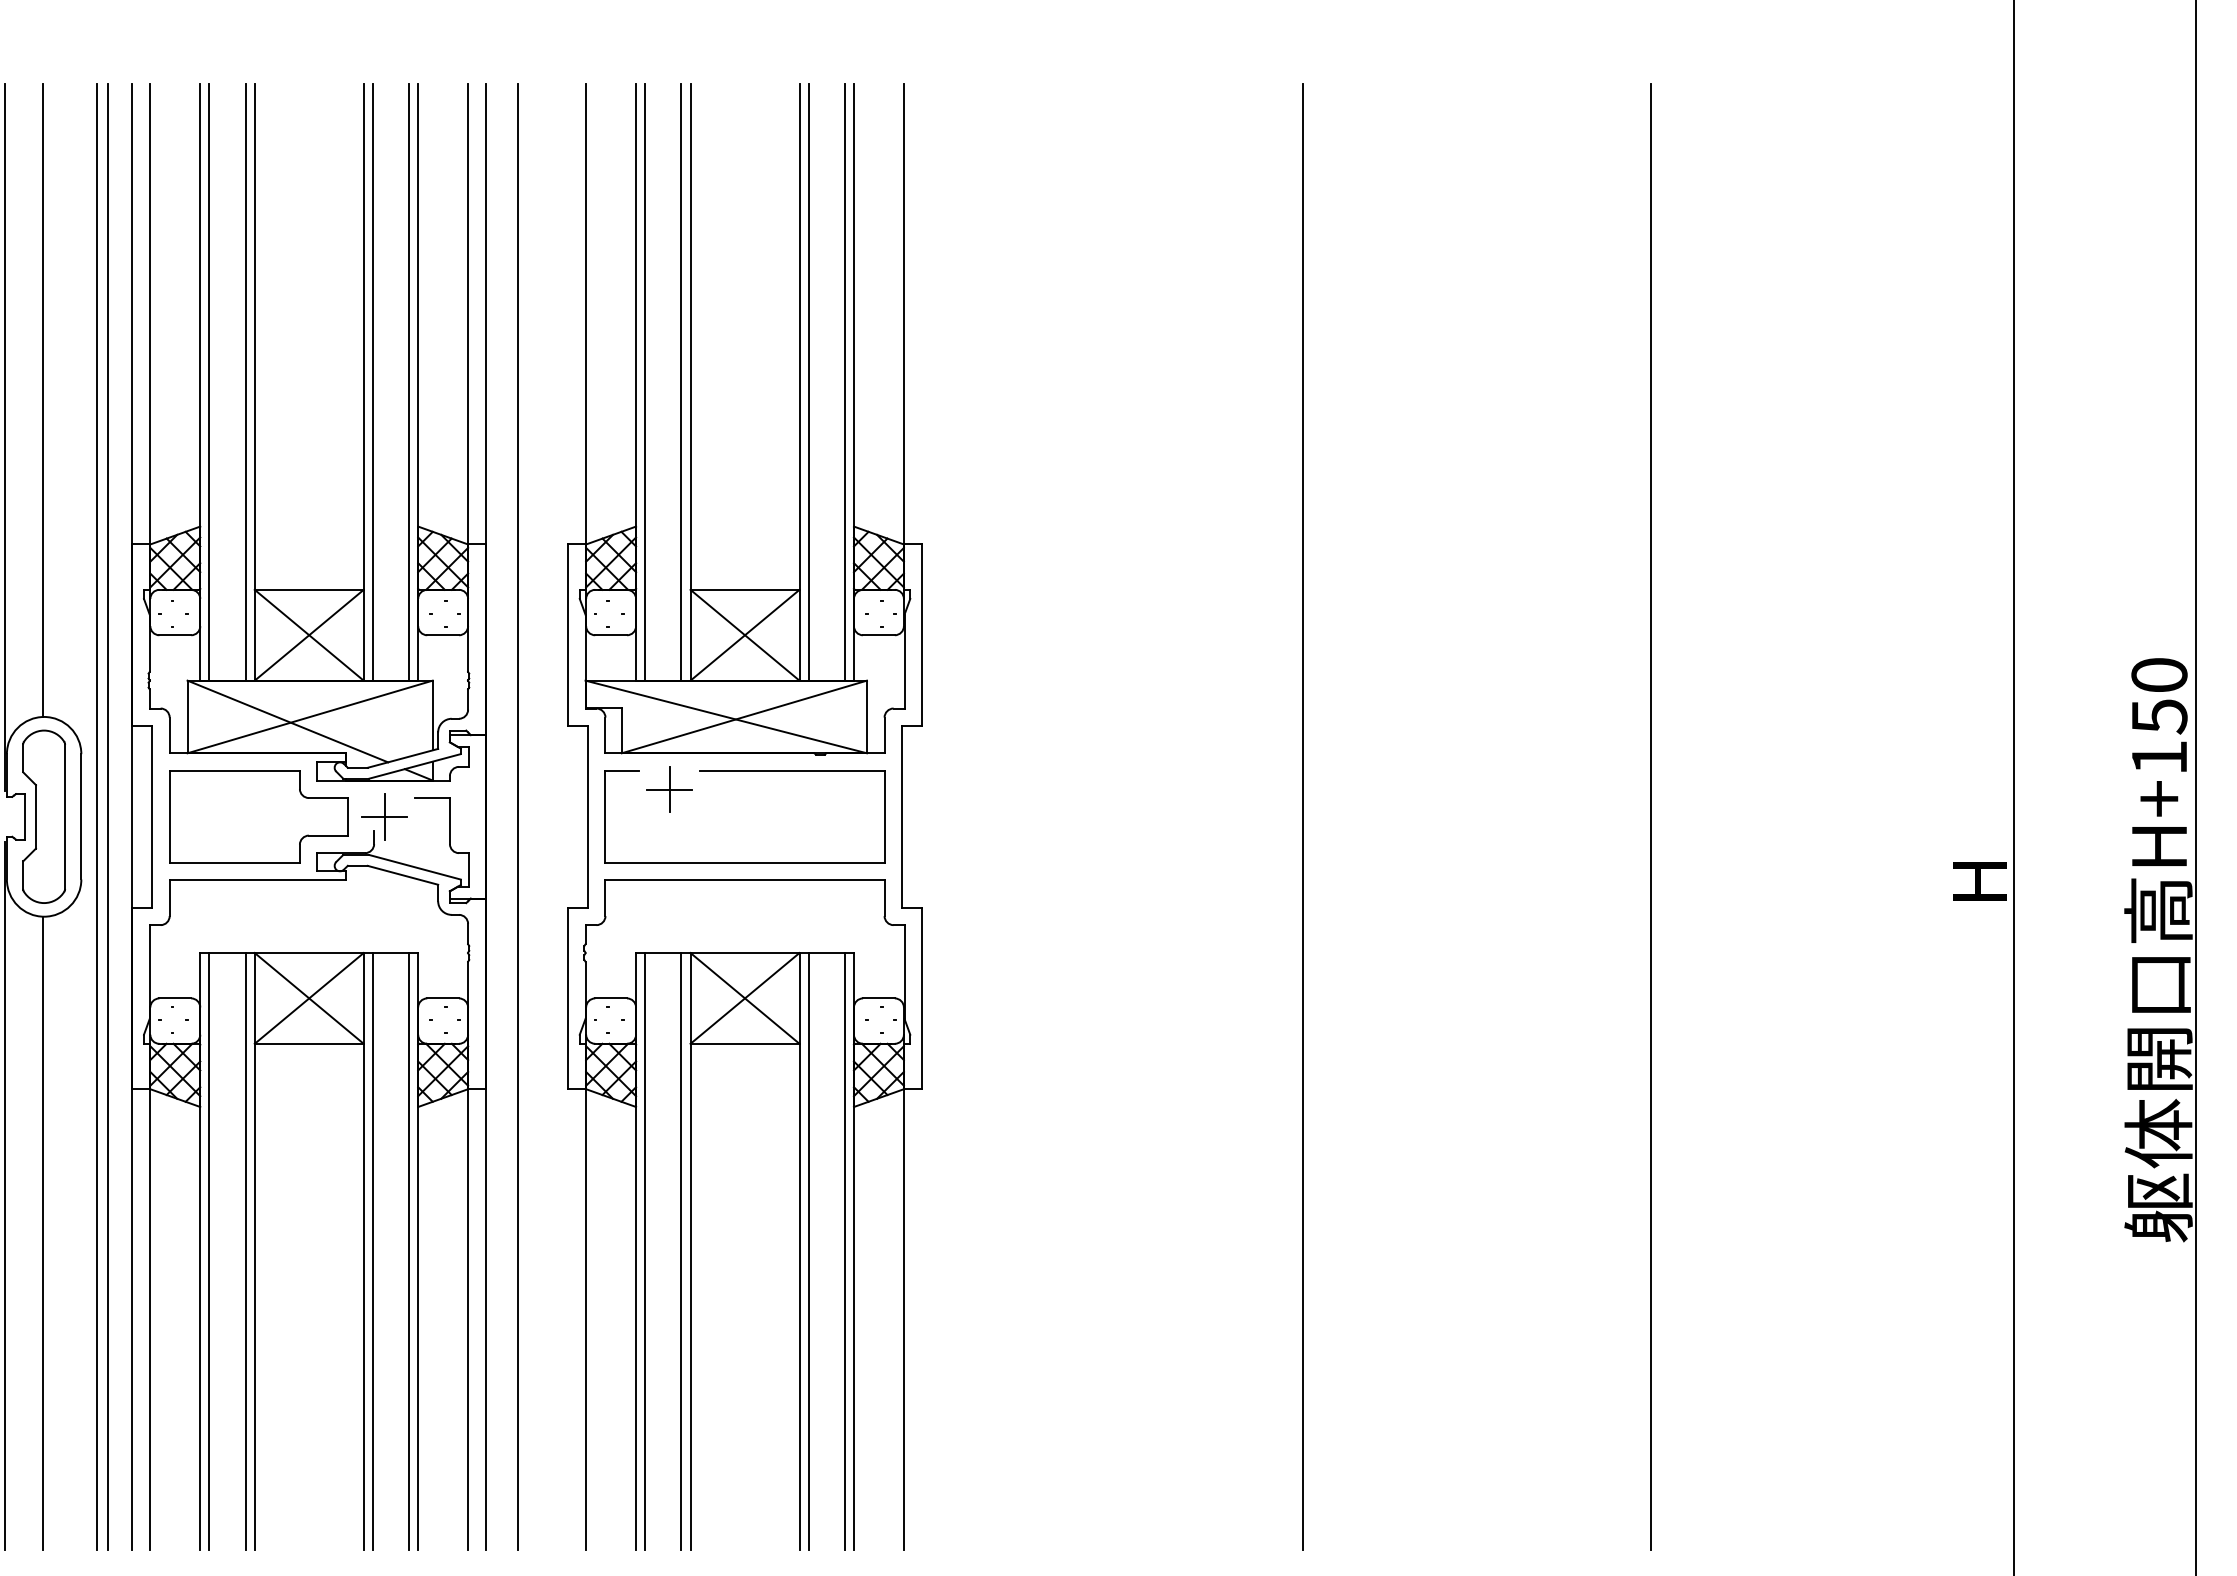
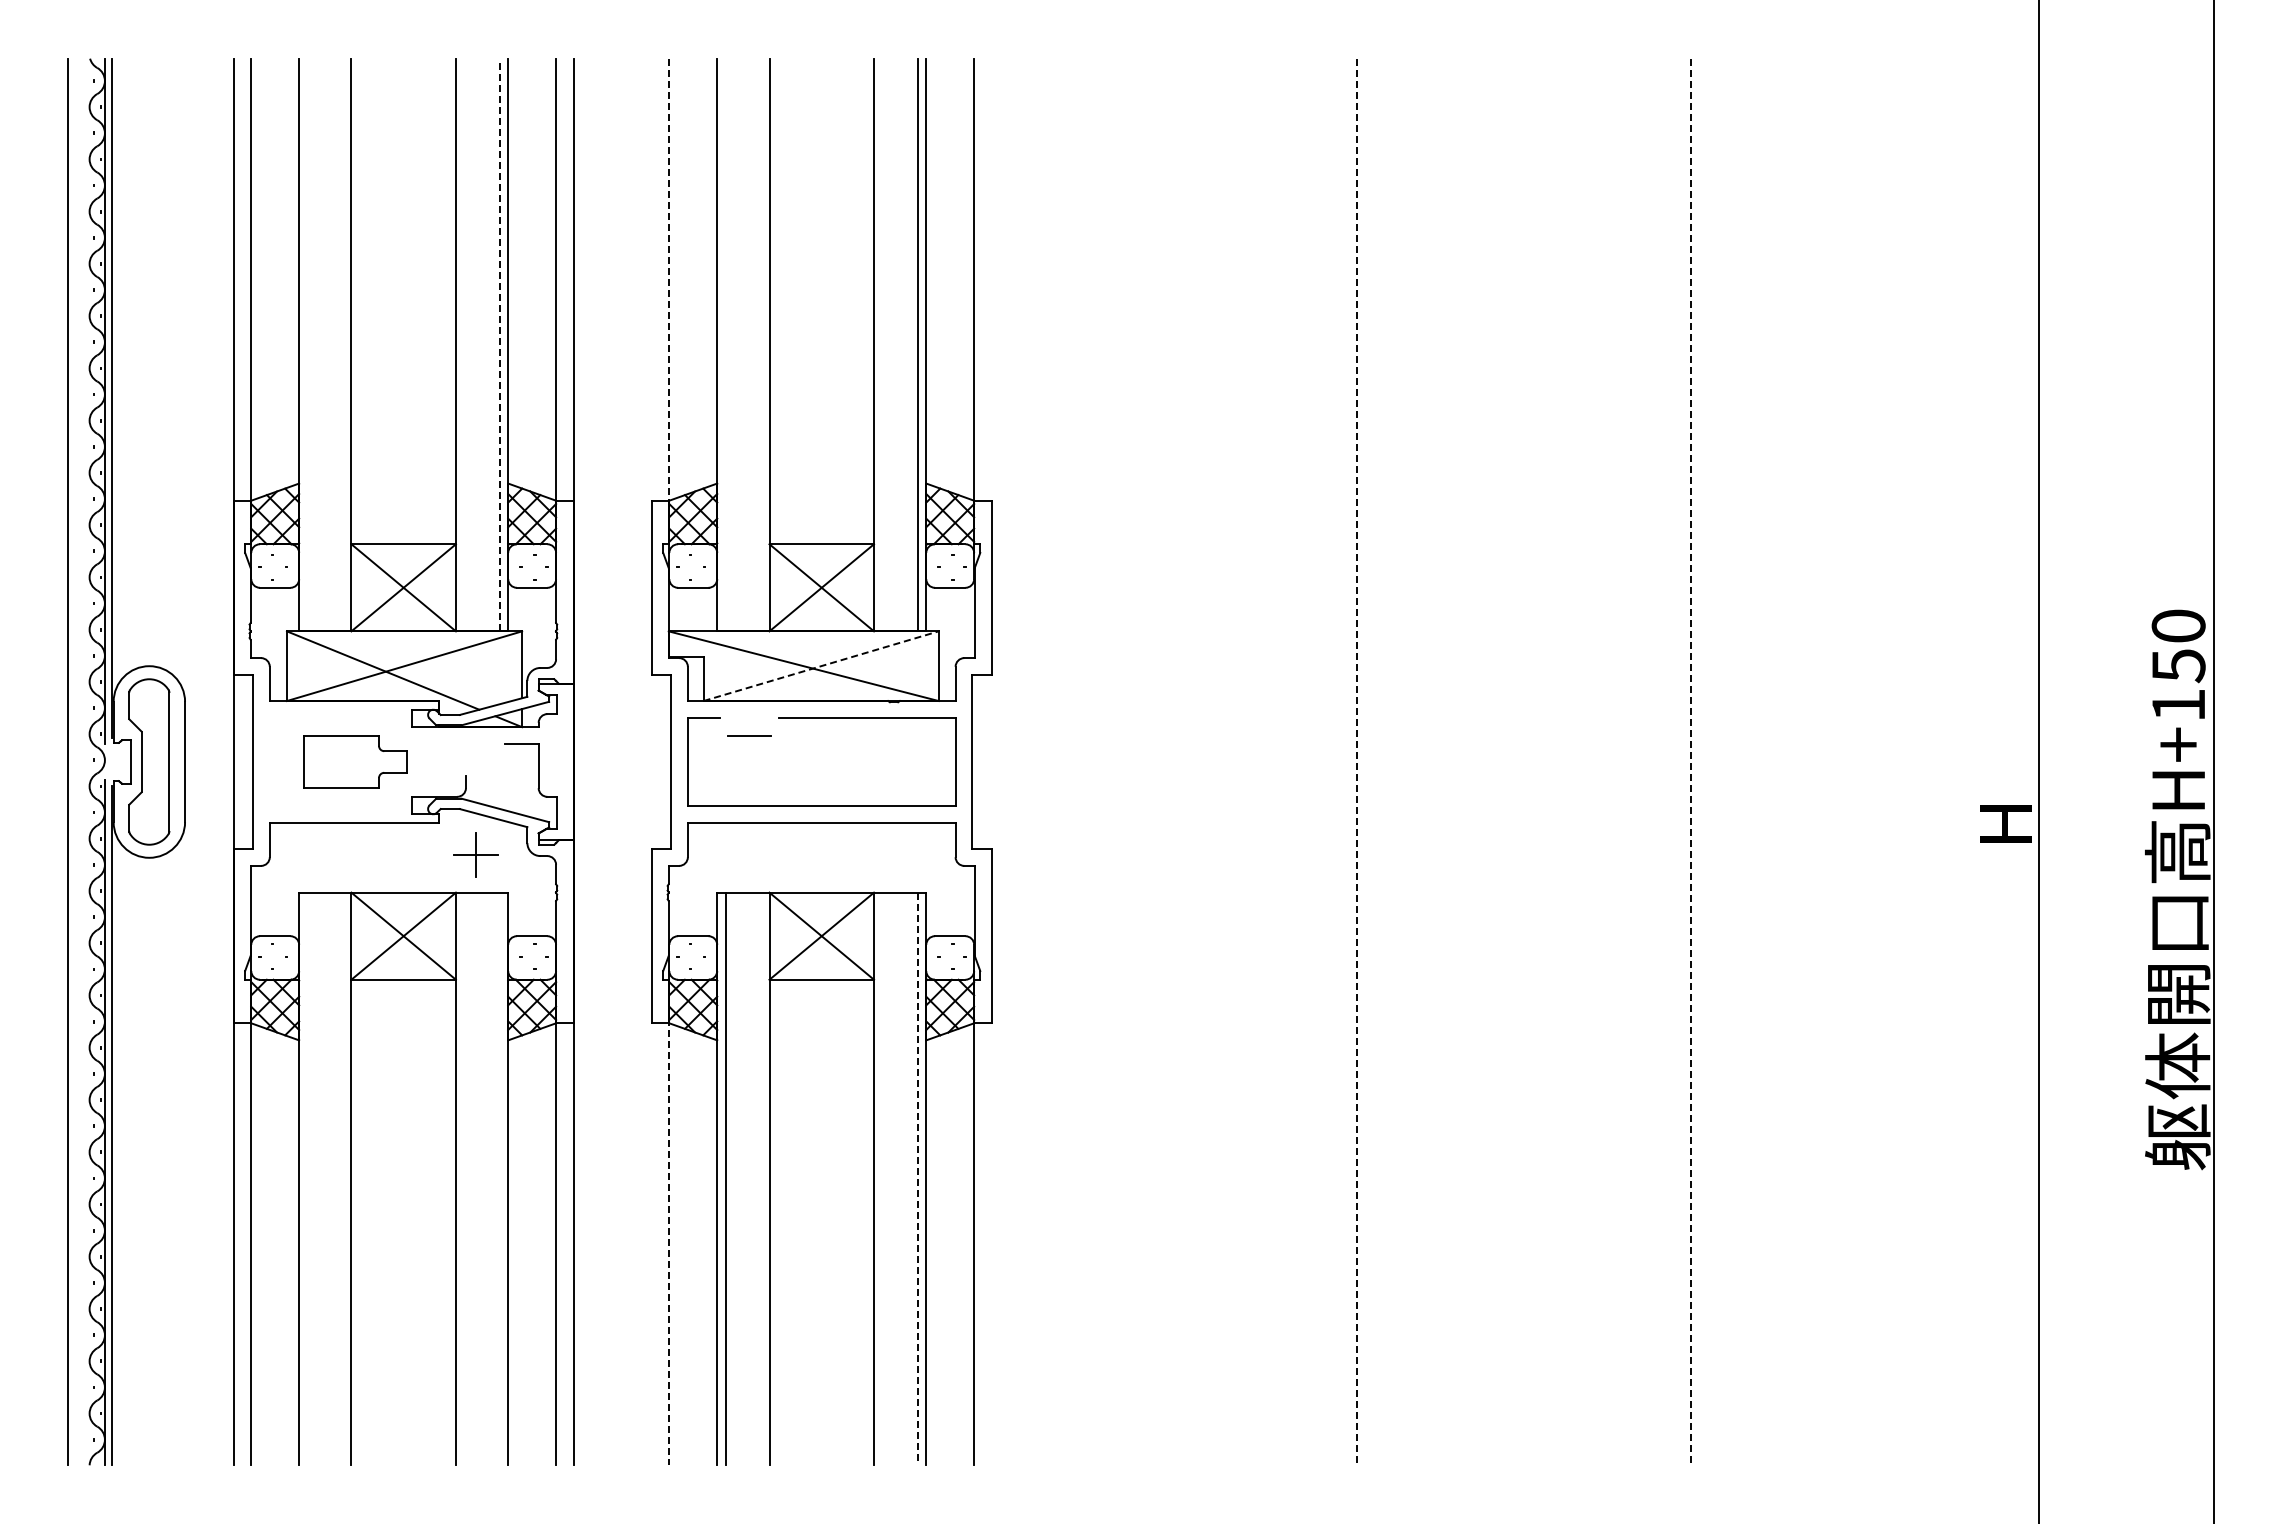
line: (586, 317) -> (669, 282), solid -> dashed
line: (208, 381) -> (307, 344), removed
line: (245, 381) -> (342, 344), removed
line: (372, 381) -> (464, 344), removed
line: (409, 381) -> (499, 344), solid -> dashed
line: (644, 381) -> (725, 344), removed
line: (681, 381) -> (760, 344), removed
line: (808, 381) -> (882, 344), removed
line: (43, 400) -> (148, 362), removed
line: (744, 717) -> (821, 666), solid -> dashed
line: (669, 789) -> (749, 735), removed
line: (96, 816) -> (199, 761), removed
line: (107, 816) -> (210, 761), removed
part: (259, 816) -> (355, 761), size x0.6
part: (384, 816) -> (475, 854), moved
line: (518, 816) -> (604, 761), removed
line: (1303, 817) -> (1357, 762), solid -> dashed
line: (1650, 817) -> (1690, 762), solid -> dashed
line: (43, 1233) -> (148, 1161), removed
line: (208, 1250) -> (307, 1178), removed
line: (245, 1250) -> (342, 1178), removed
line: (372, 1250) -> (464, 1178), removed
line: (409, 1250) -> (499, 1178), removed
line: (681, 1250) -> (760, 1178), removed
line: (808, 1250) -> (882, 1178), removed
line: (844, 1252) -> (917, 1179), solid -> dashed
line: (586, 1317) -> (669, 1242), solid -> dashed

